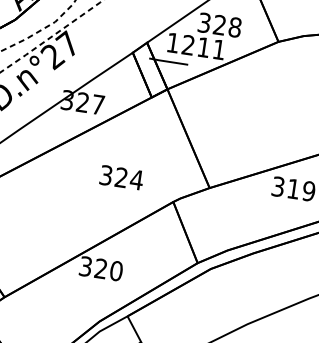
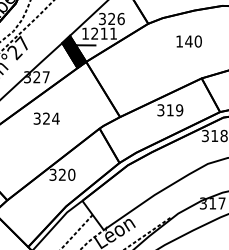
text: (234, 26) -> (120, 18), 328 -> 326
fill: (150, 69) -> (74, 51), added
text: (121, 177) -> (46, 118), moved

